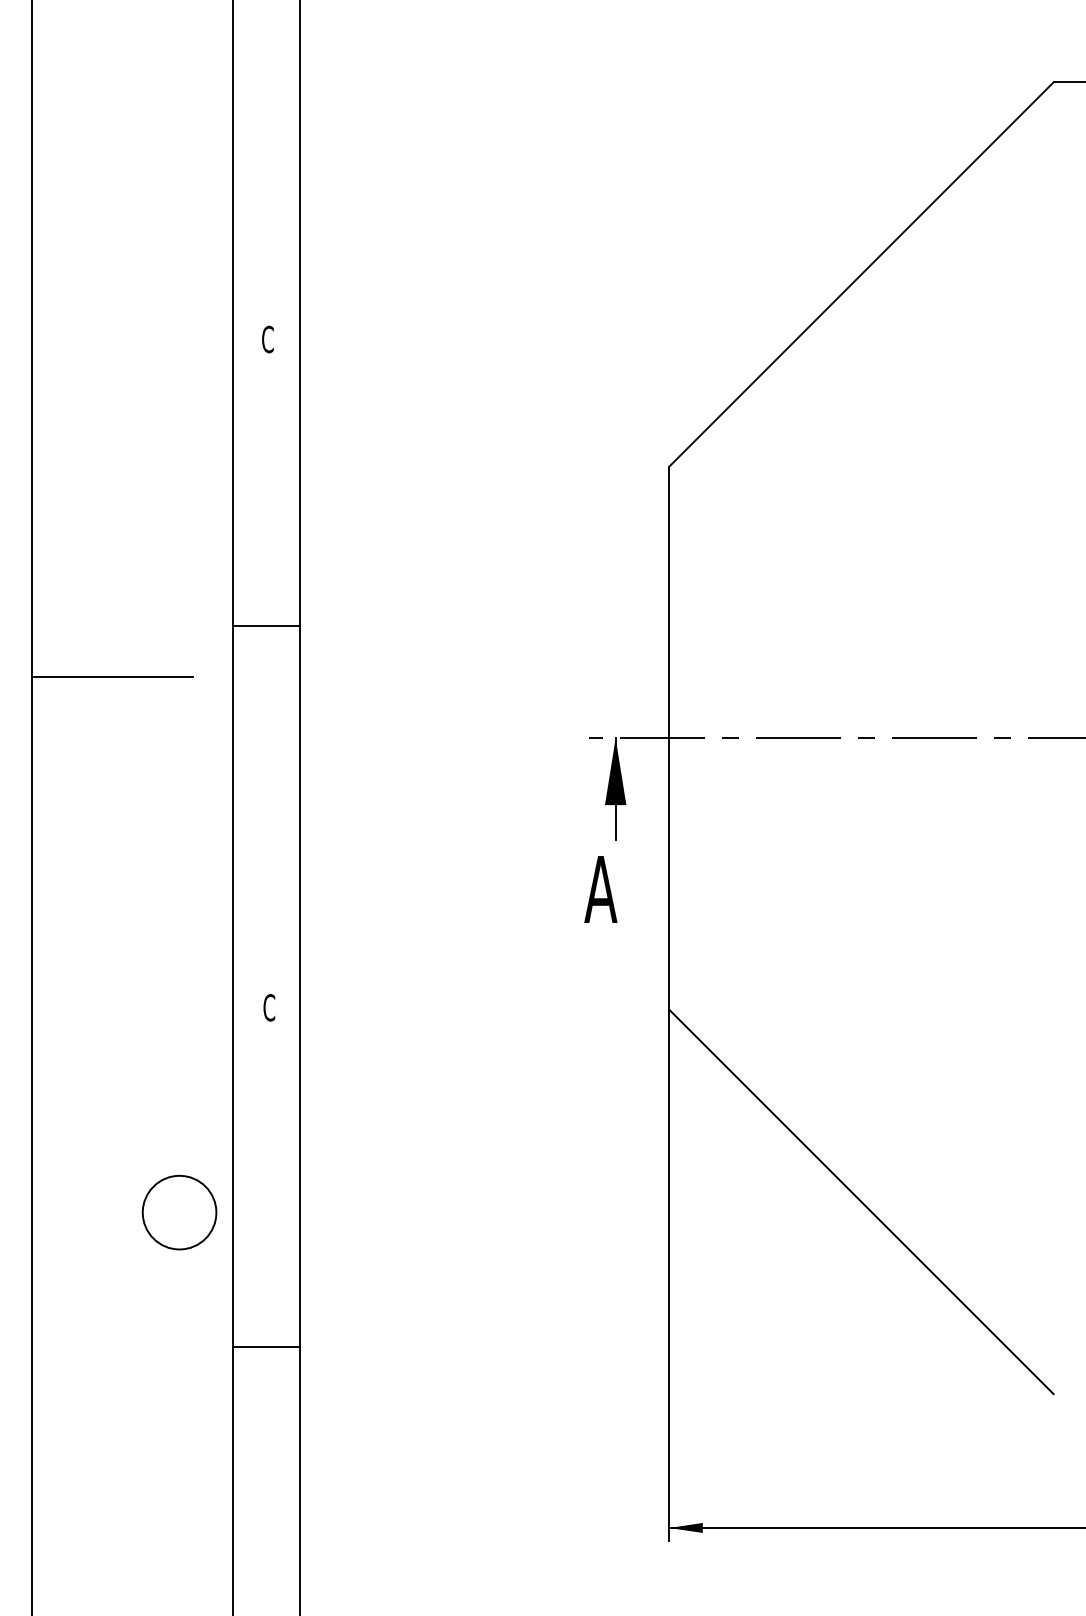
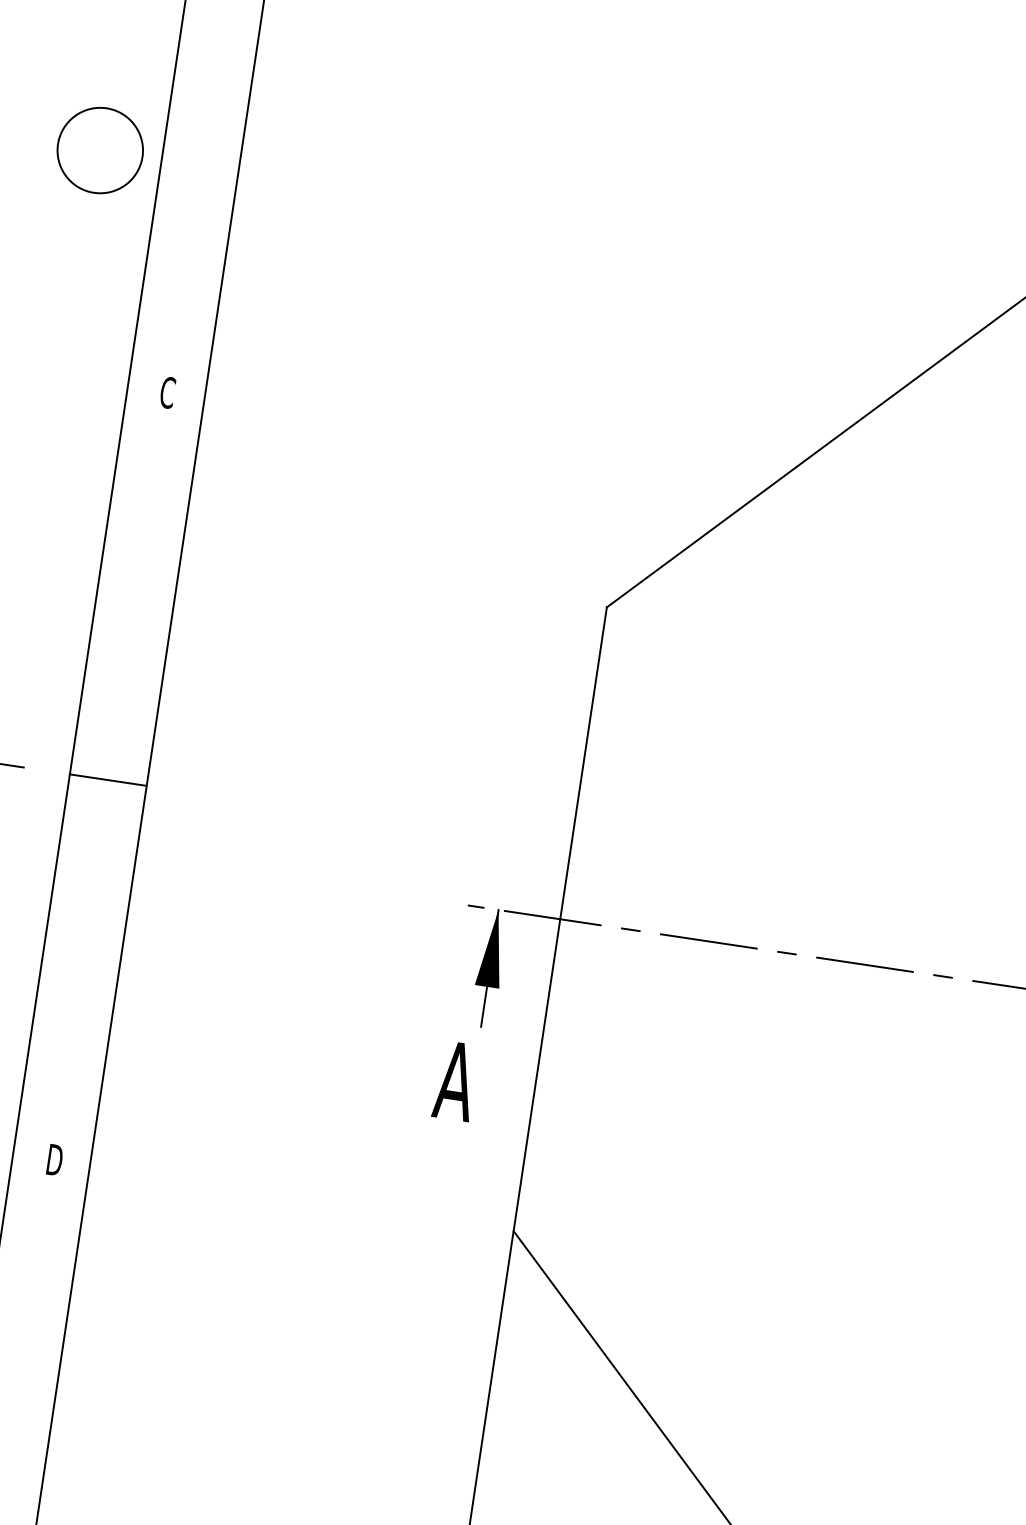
circle: (179, 141) -> (100, 150), added
line: (266, 626) -> (108, 780), moved
text: (269, 1007) -> (54, 1159), C -> D

